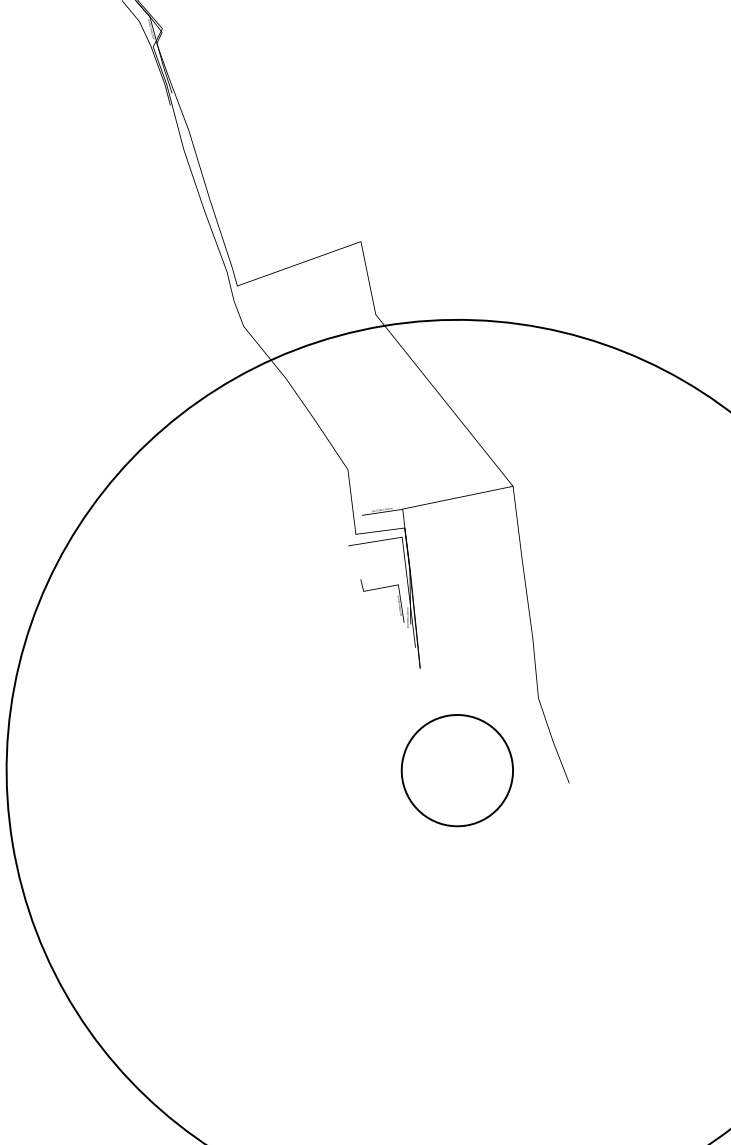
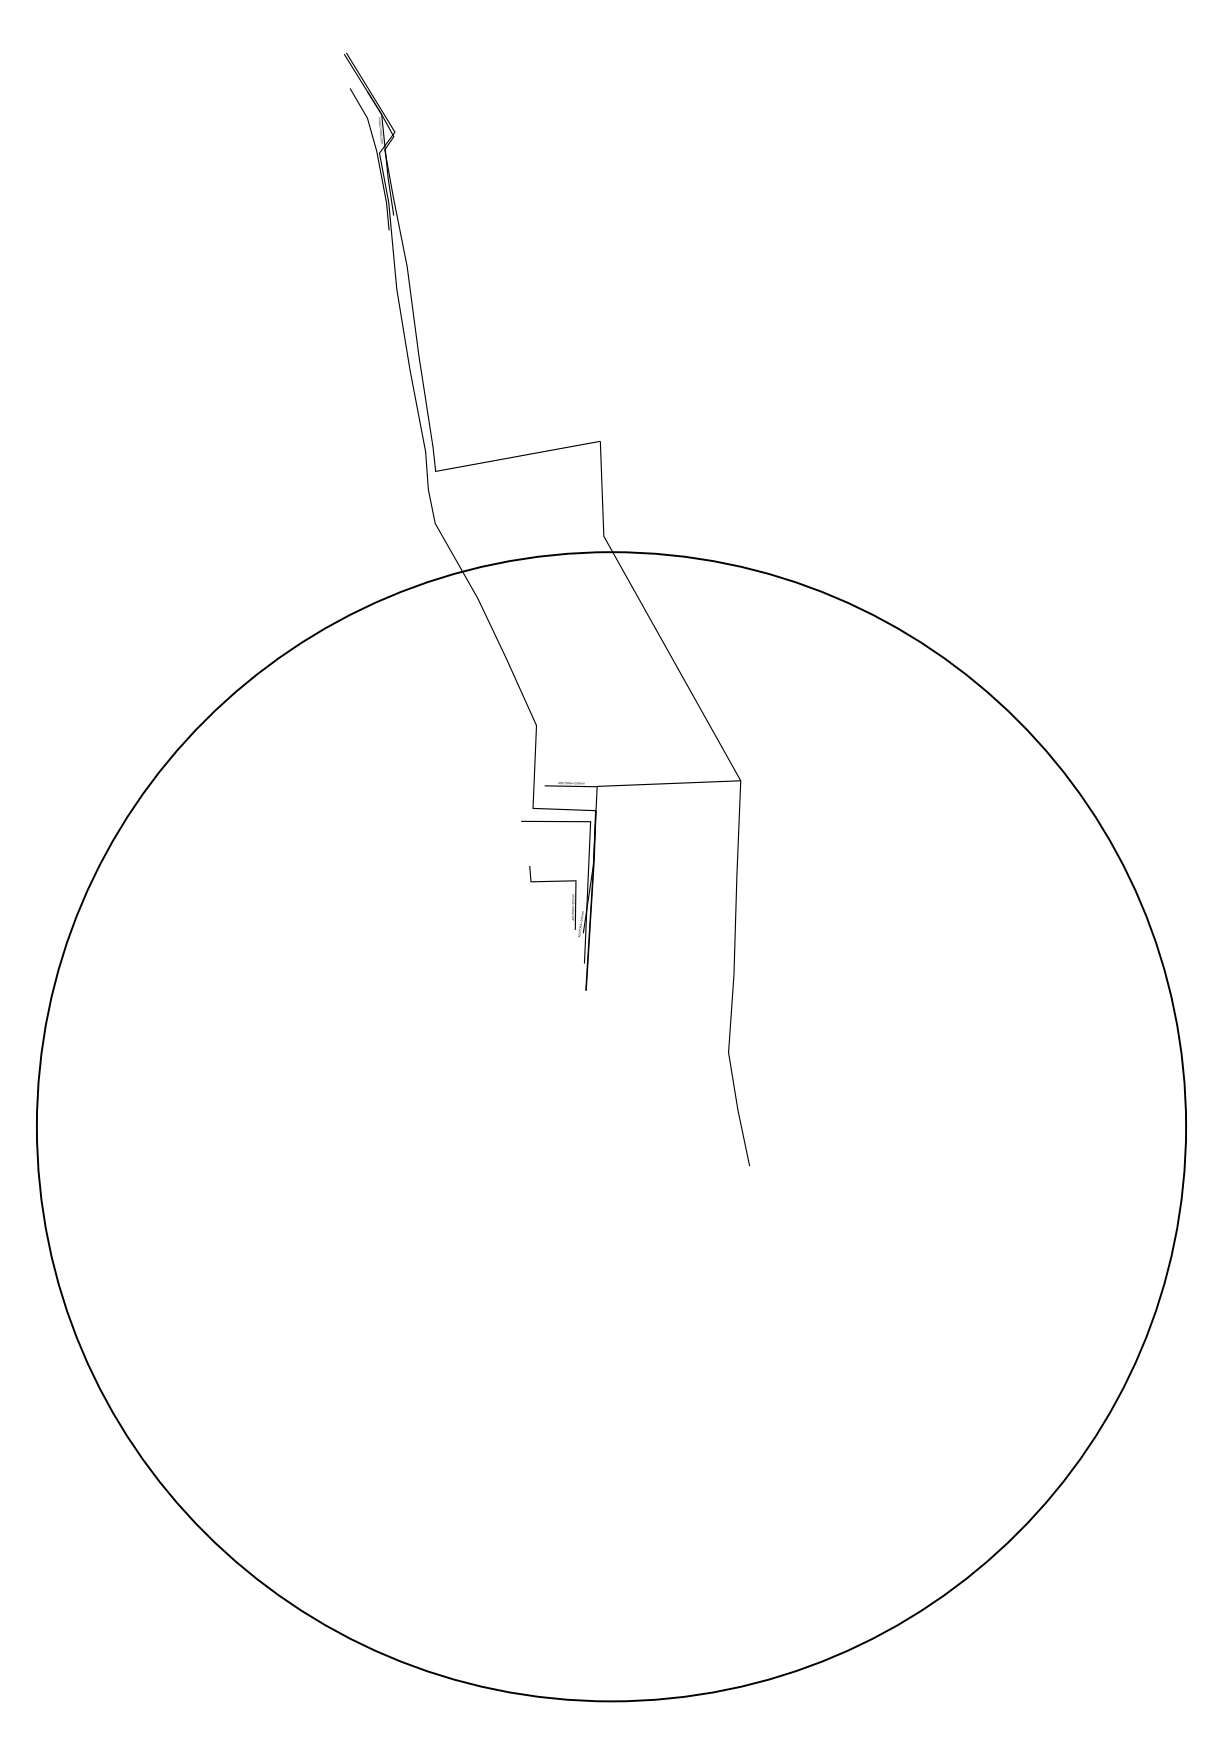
circle: (457, 770) -> (611, 1126), removed

